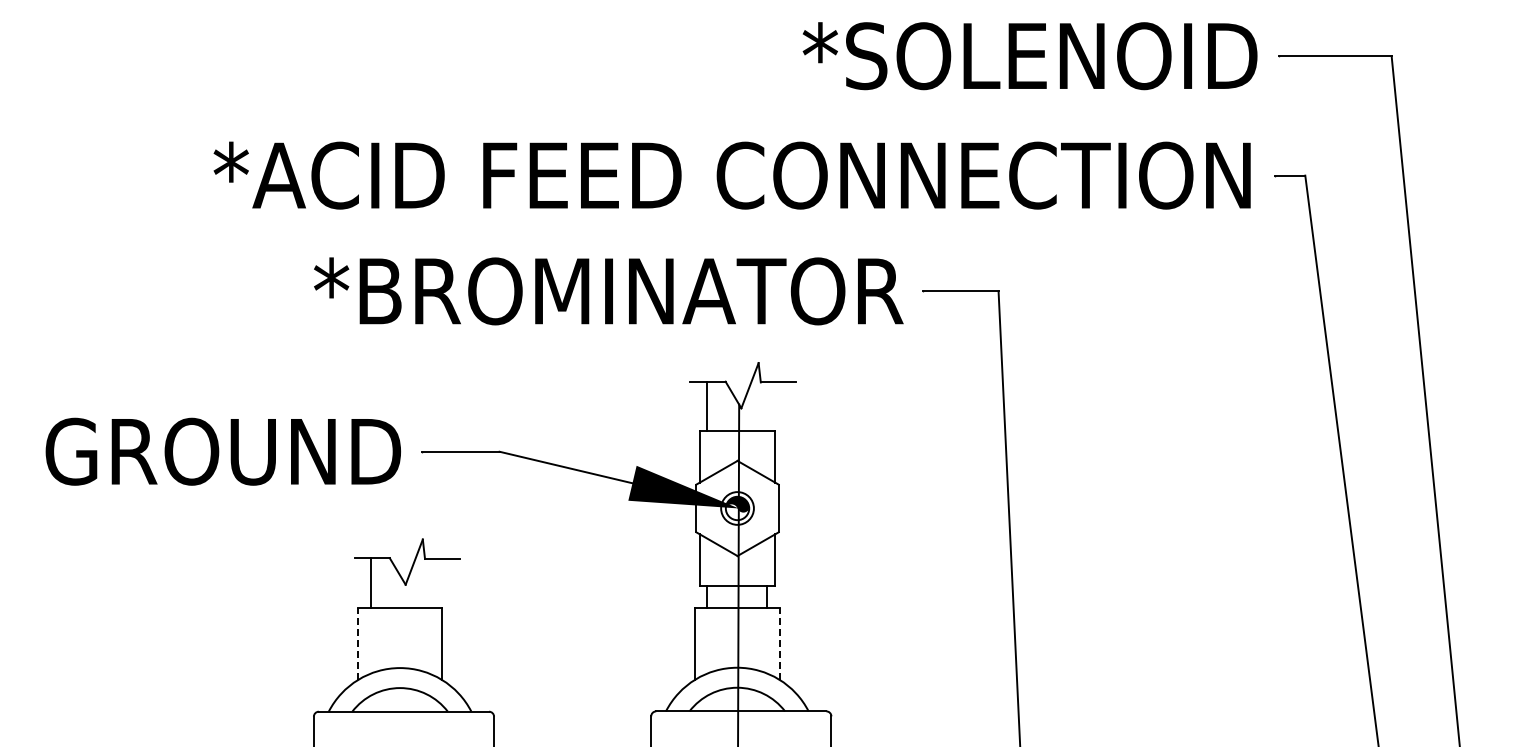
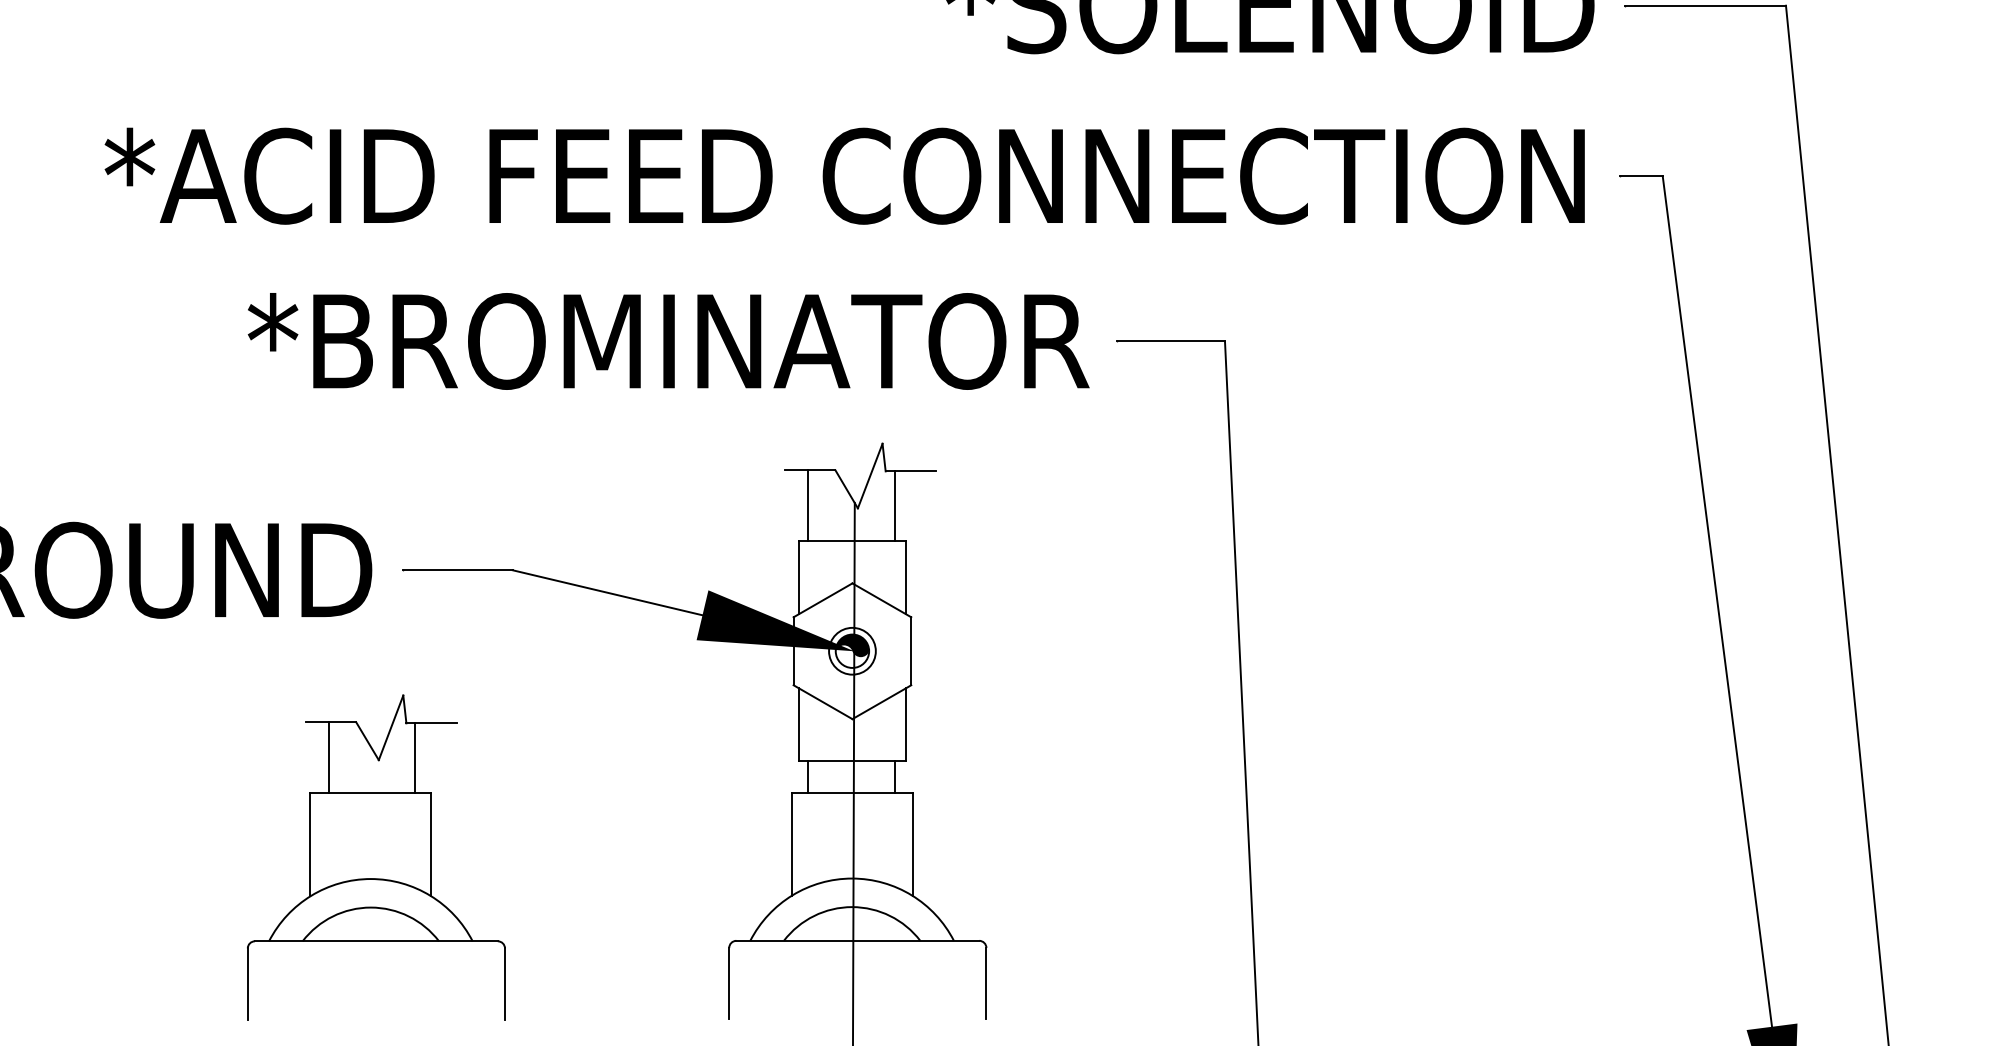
line: (767, 406) -> (895, 505), added
line: (431, 582) -> (415, 756), added
line: (357, 643) -> (310, 843), dashed -> solid
line: (779, 643) -> (912, 843), dashed -> solid

